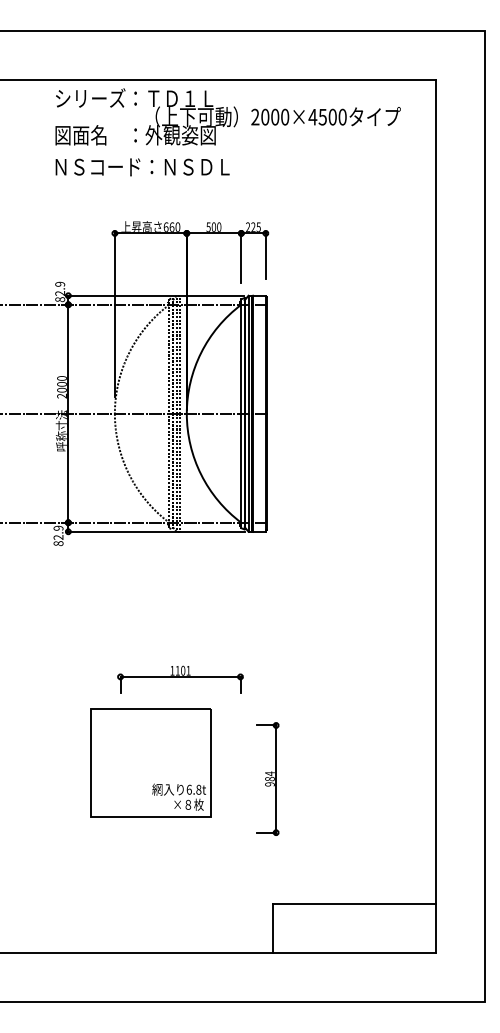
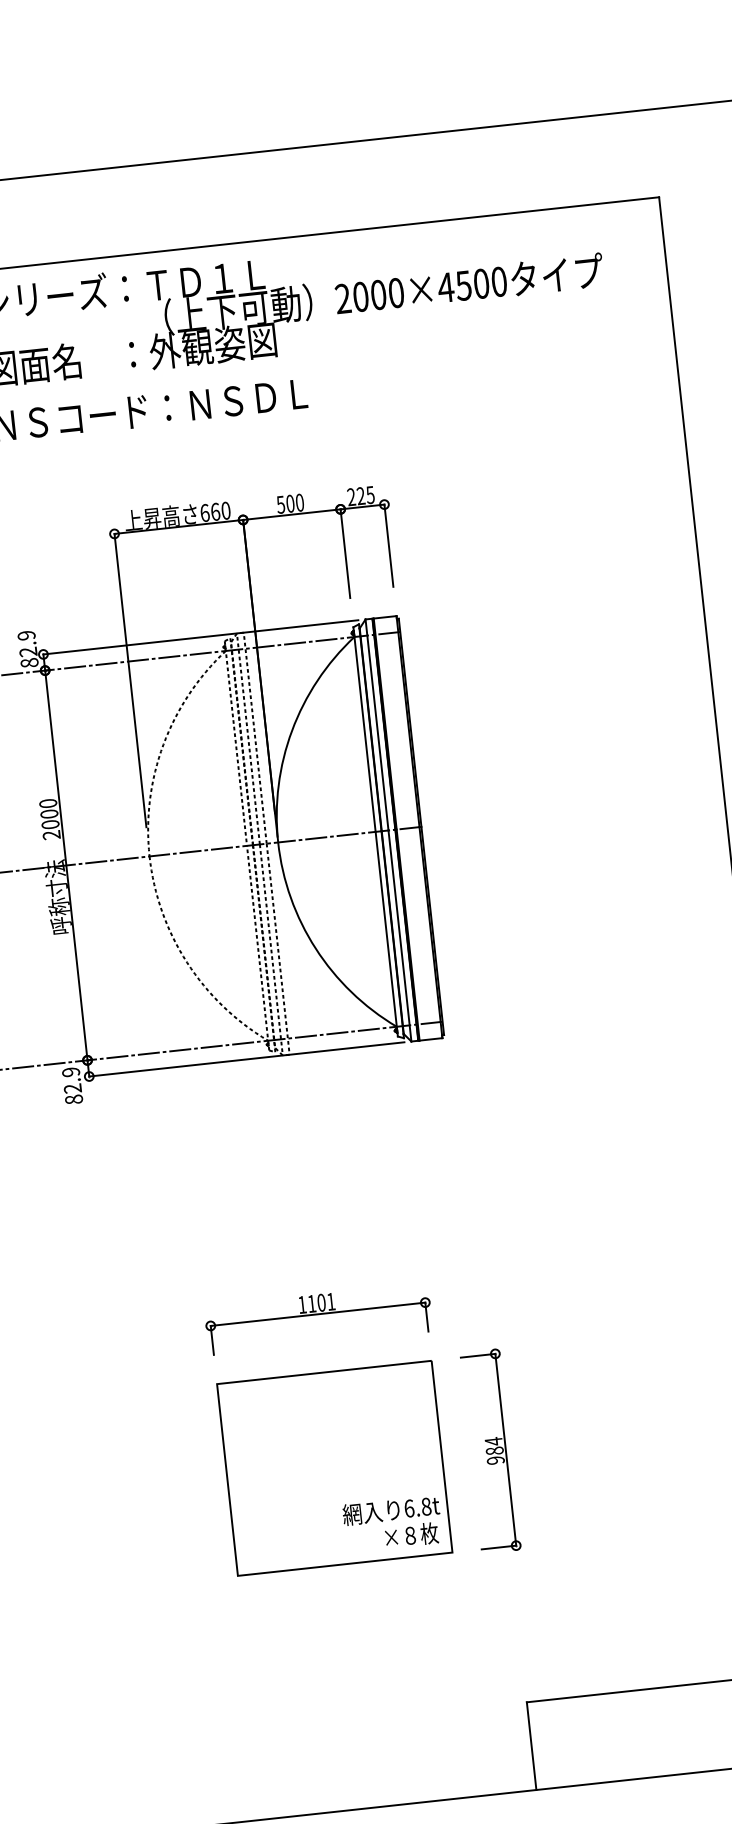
part: (150, 762) -> (334, 1467), moved
part: (267, 778) -> (490, 1450), moved

